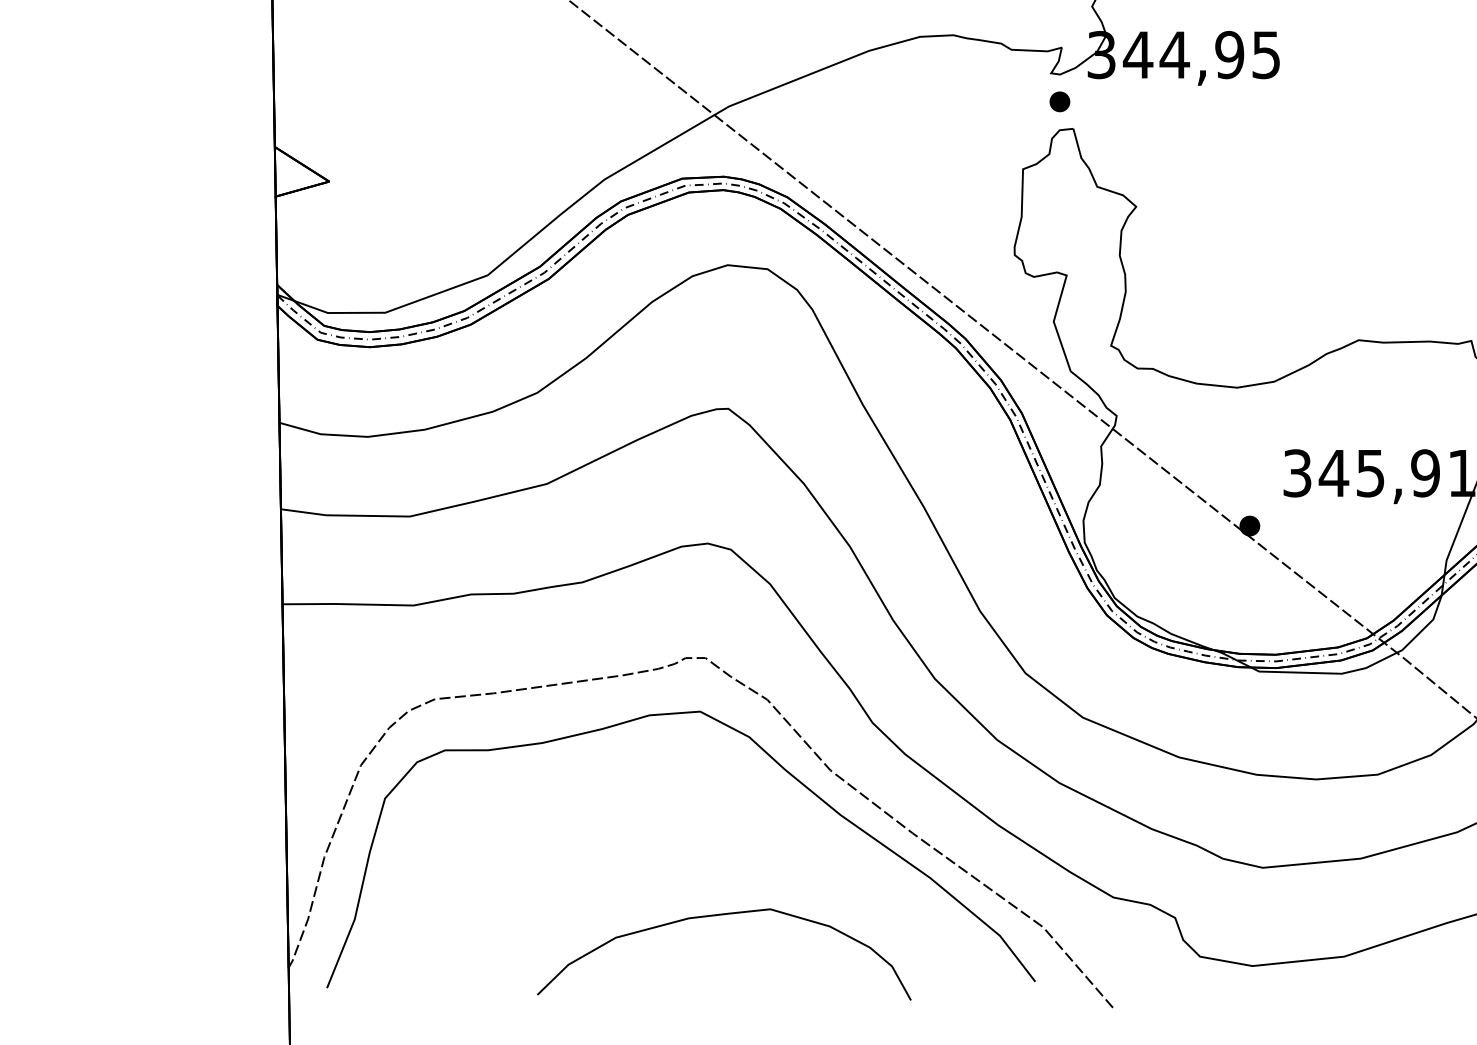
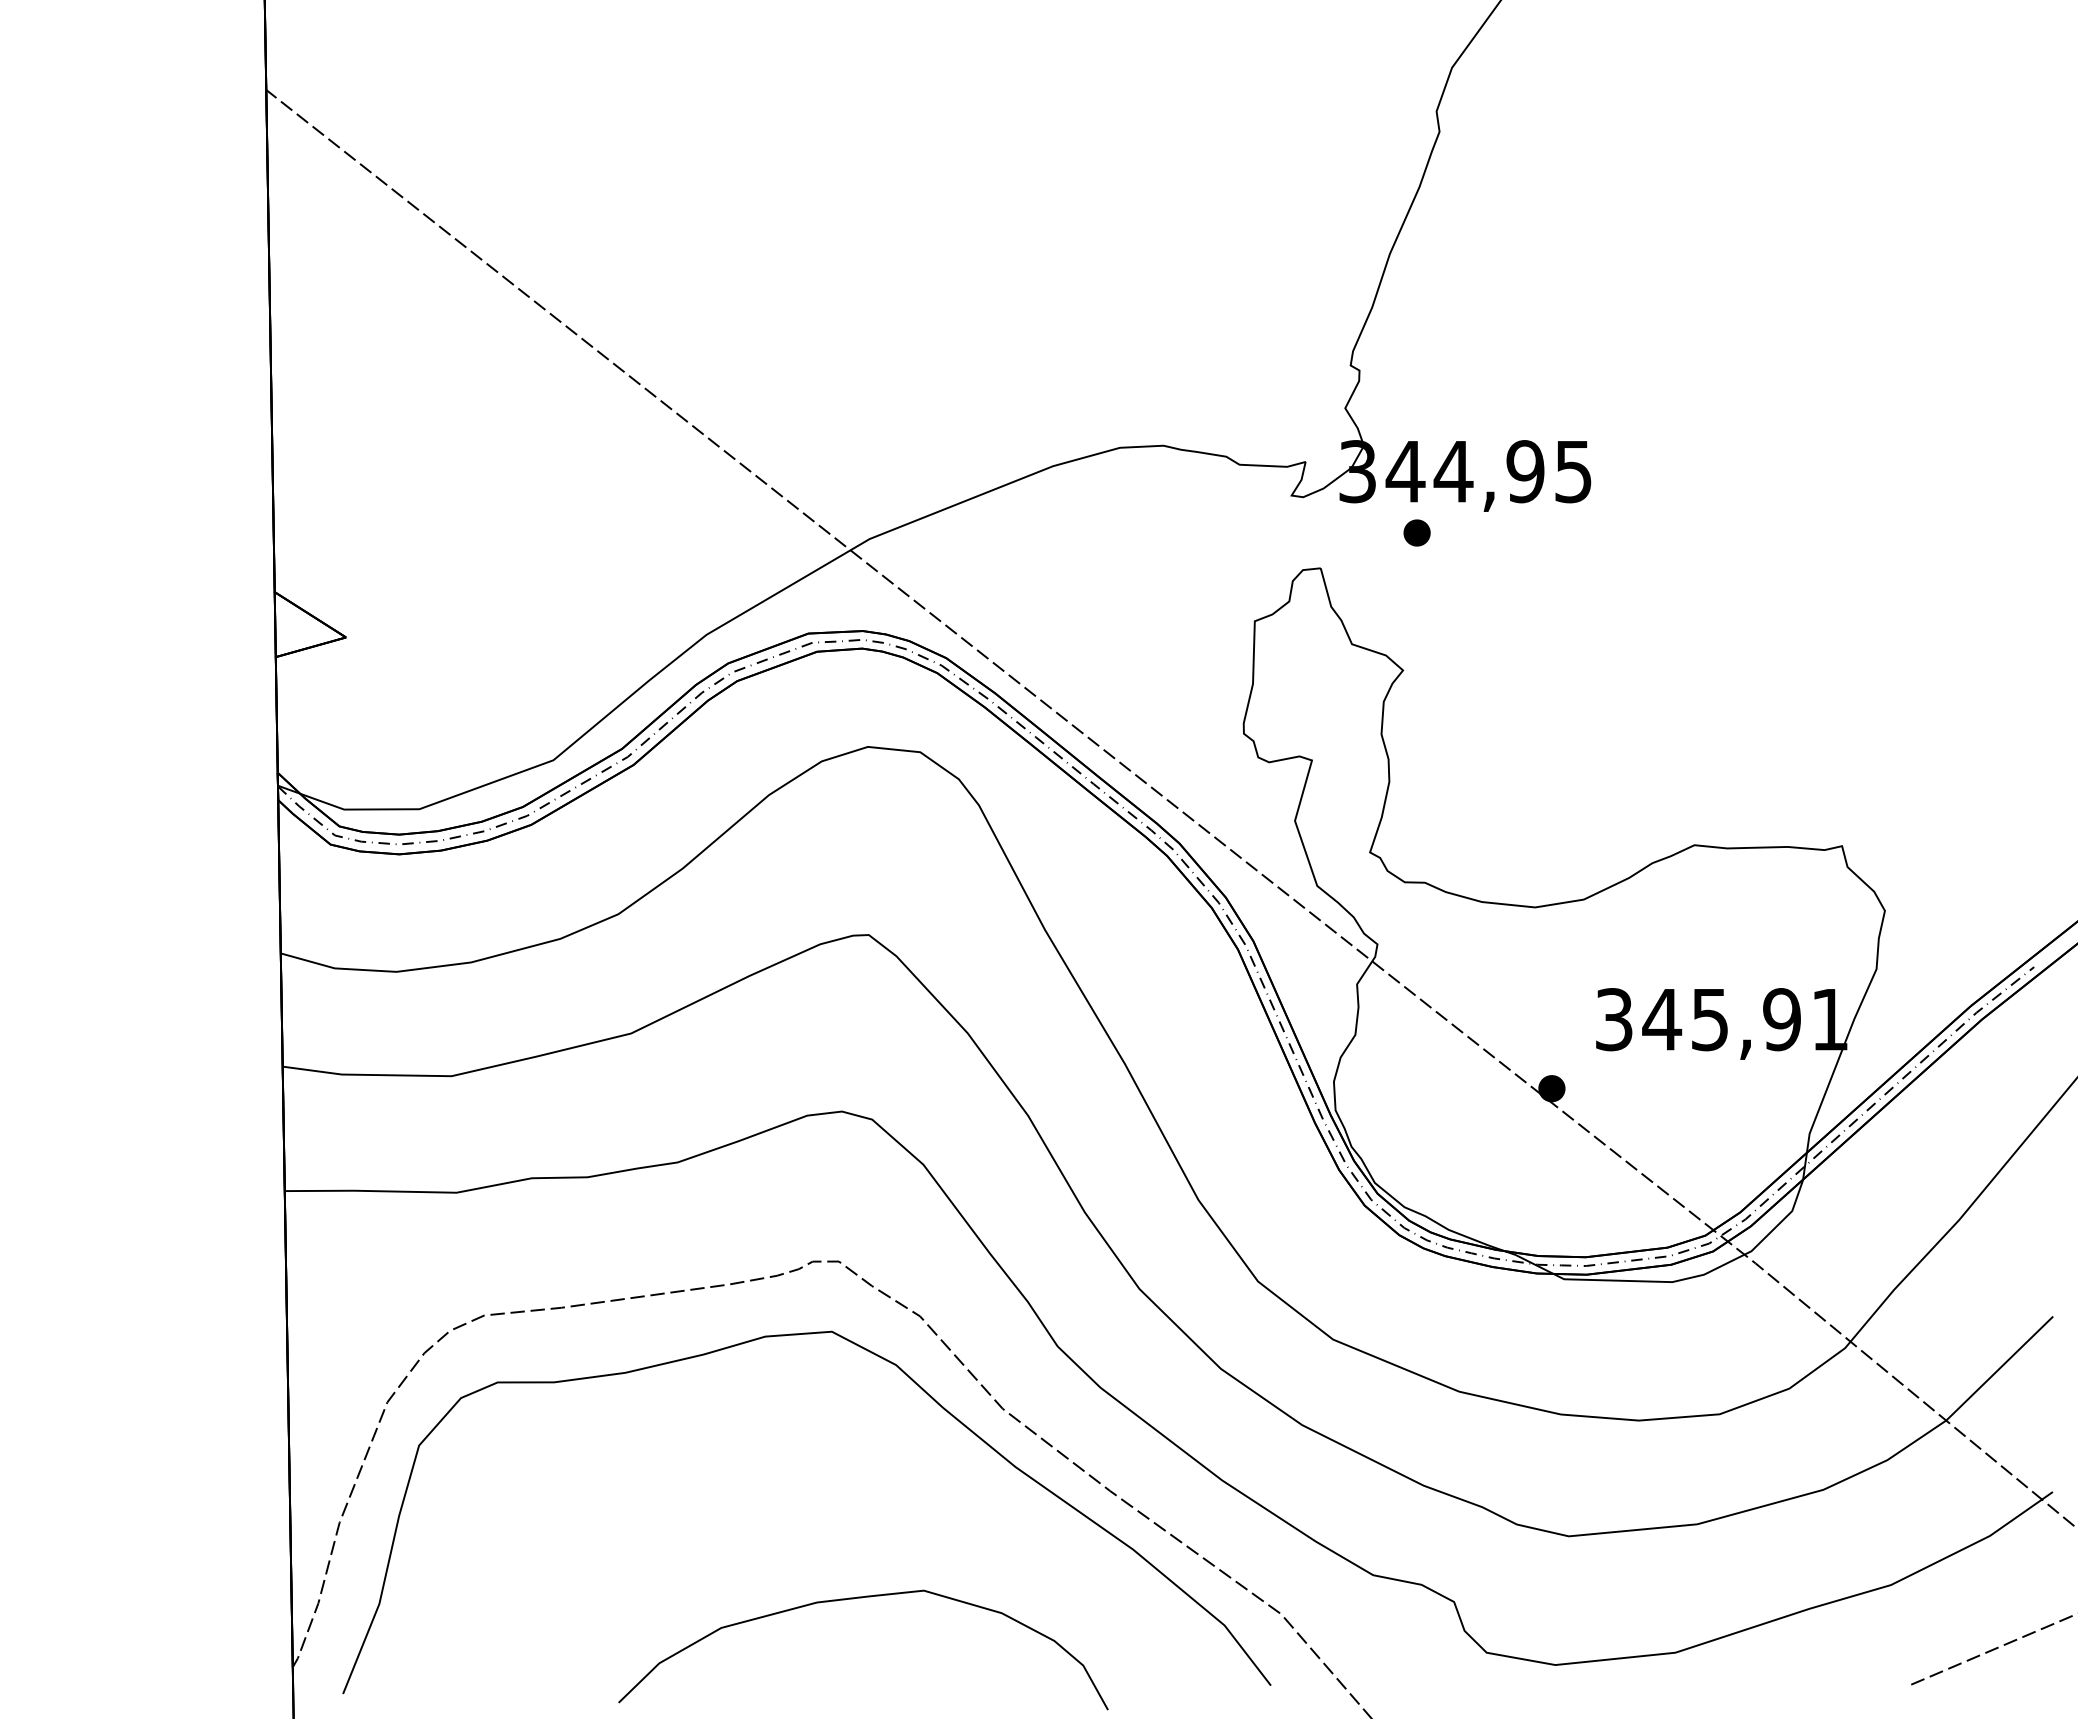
part: (1059, 101) -> (1416, 532), moved

